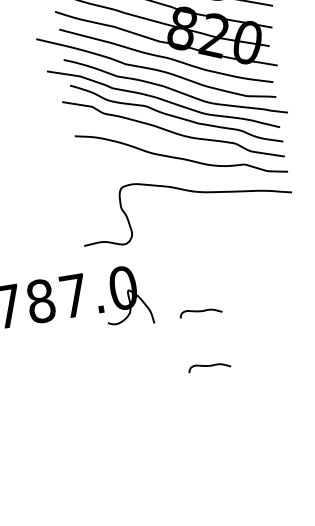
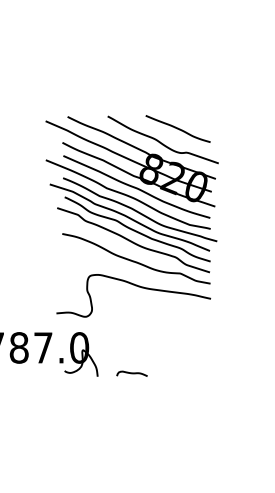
curve: (208, 366) -> (131, 413), removed

